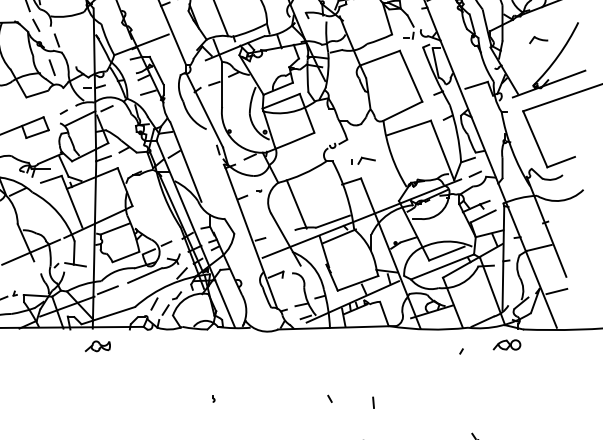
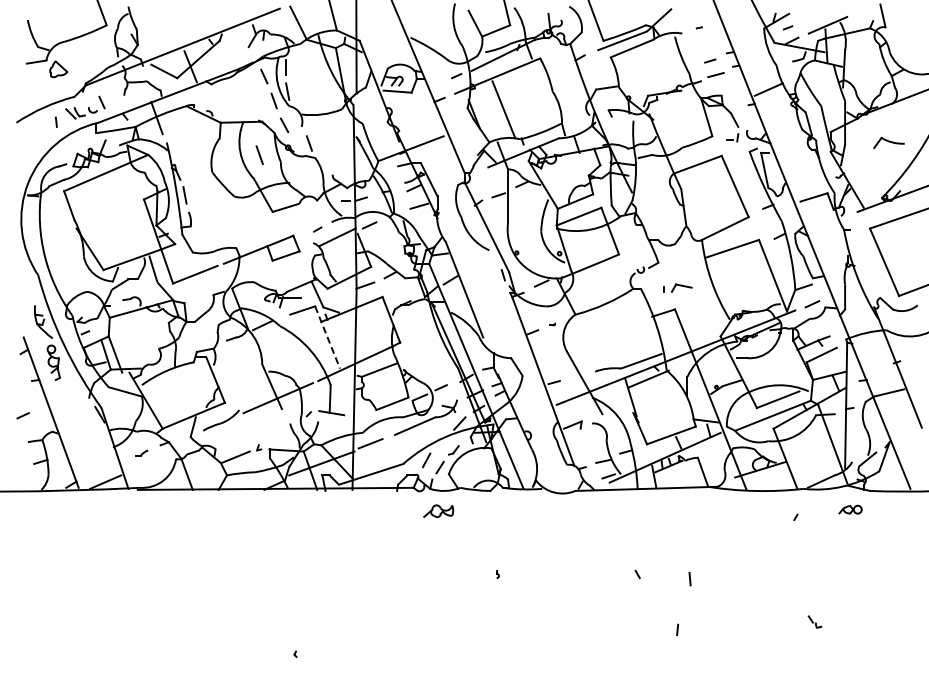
part: (538, 39) -> (888, 142), size x1.4
line: (52, 67) -> (259, 154), moved
line: (72, 201) -> (327, 337), solid -> dashed
line: (296, 204) -> (597, 340), removed
line: (556, 291) -> (910, 445), removed
part: (506, 344) -> (850, 509), size x0.7
part: (97, 346) -> (438, 511), moved

